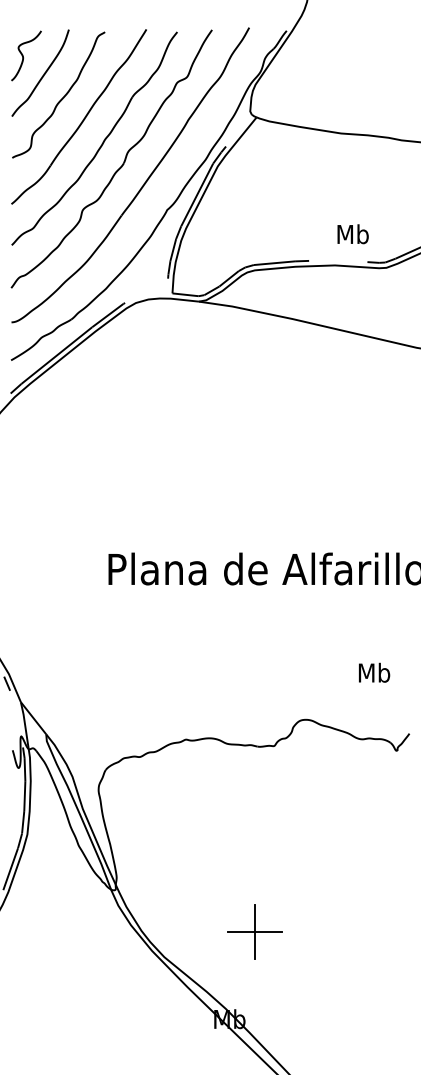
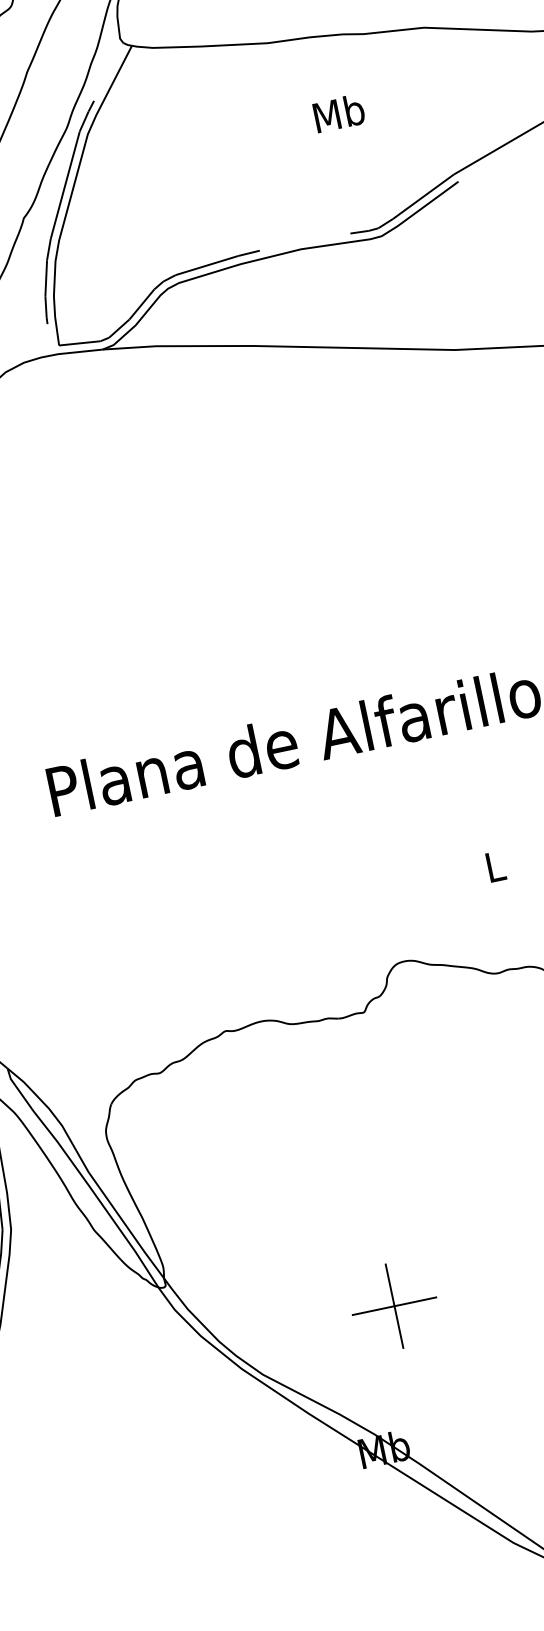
text: (352, 234) -> (338, 113), moved
text: (374, 672) -> (495, 865), Mb -> L

